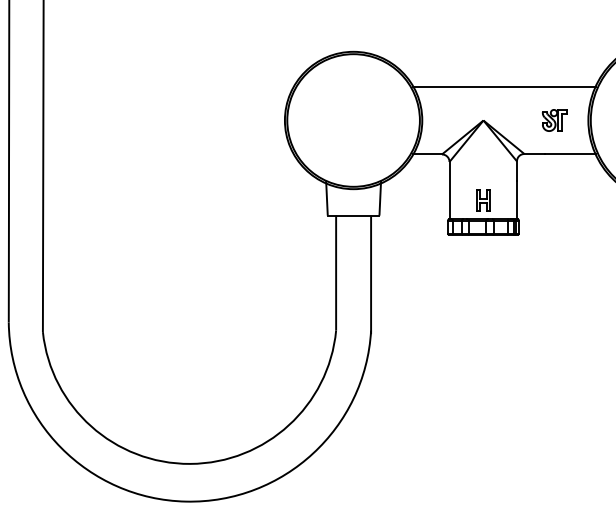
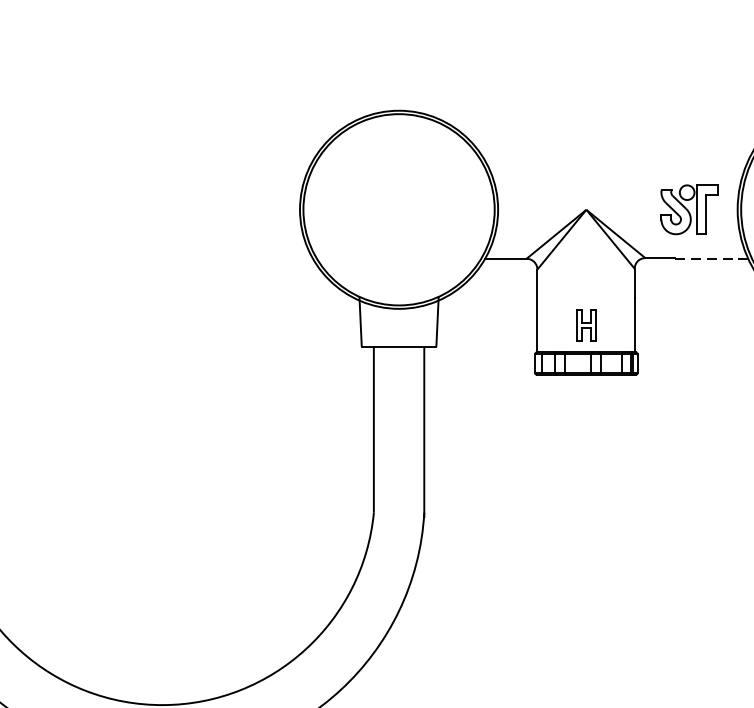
line: (504, 86) -> (616, 160), removed
part: (554, 120) -> (688, 209), size x1.6
line: (570, 154) -> (711, 258), solid -> dashed

